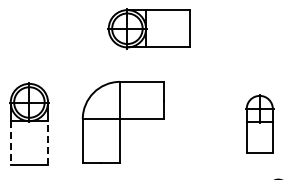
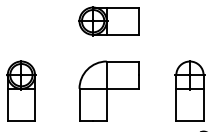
part: (122, 122) -> (108, 91), moved
part: (259, 123) -> (189, 90), size x1.43
line: (48, 142) -> (35, 104), dashed -> solid
line: (10, 143) -> (7, 105), dashed -> solid

